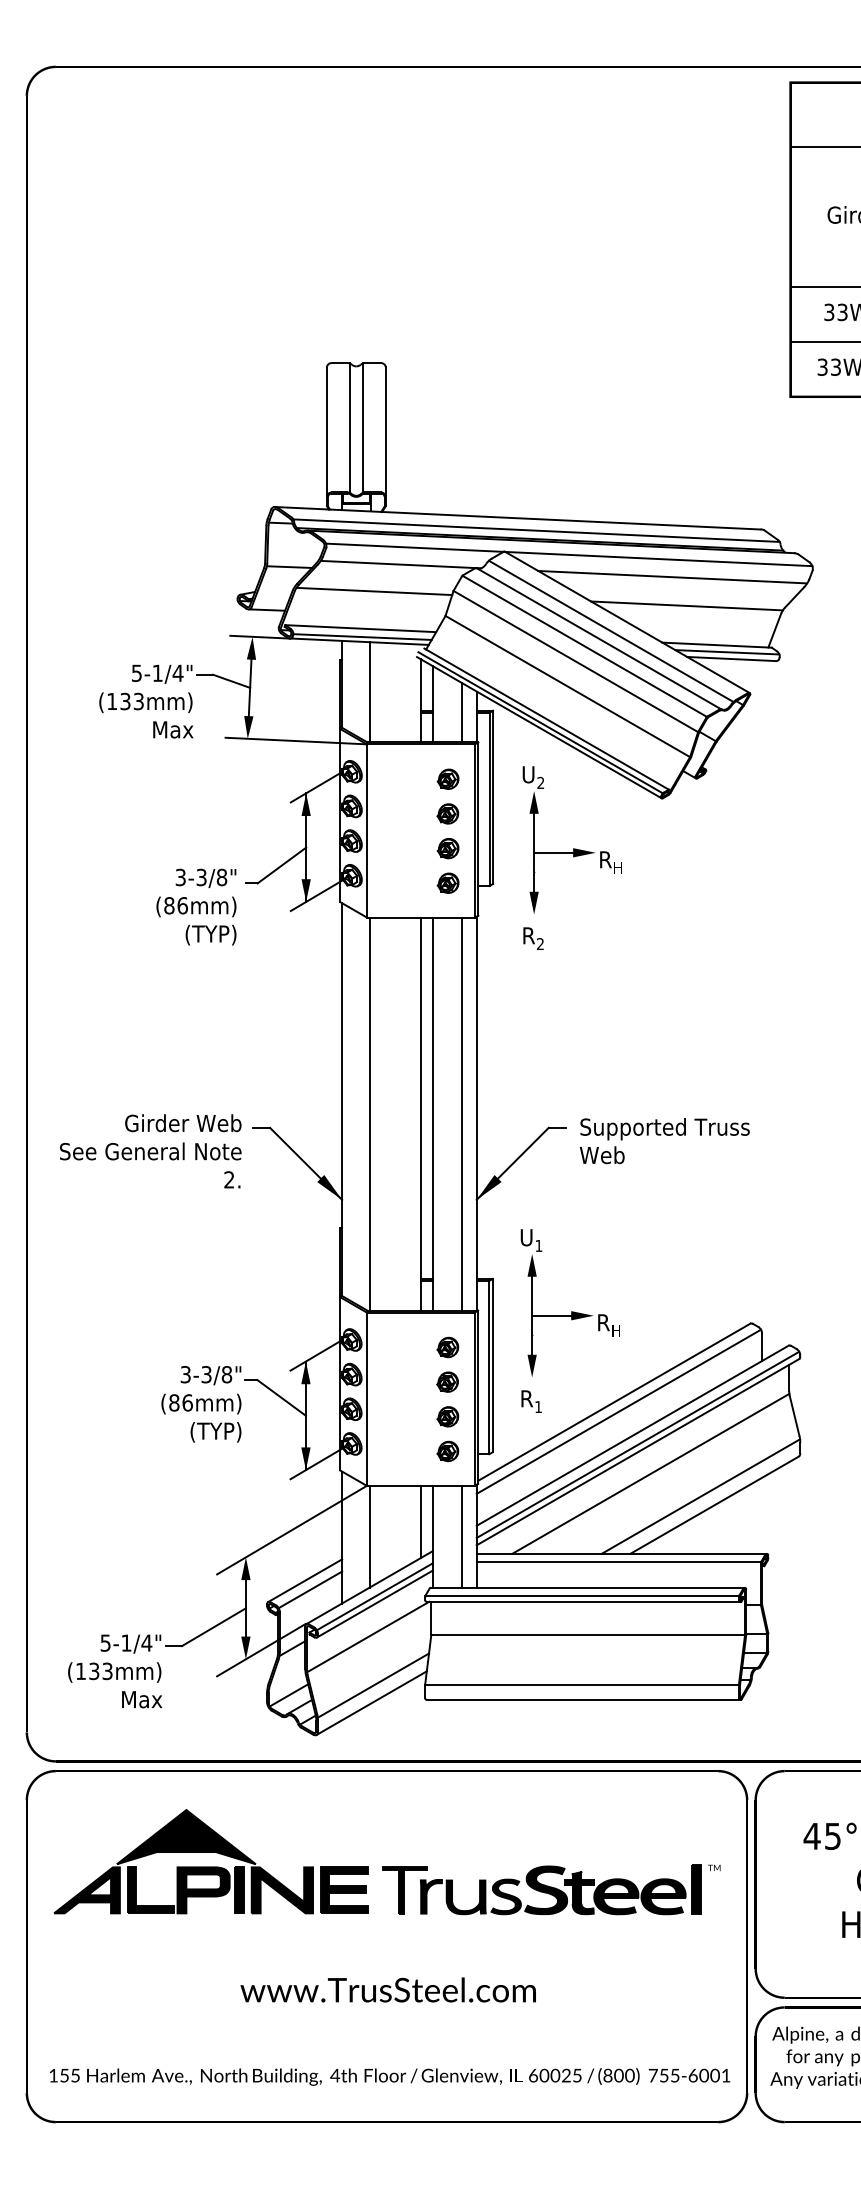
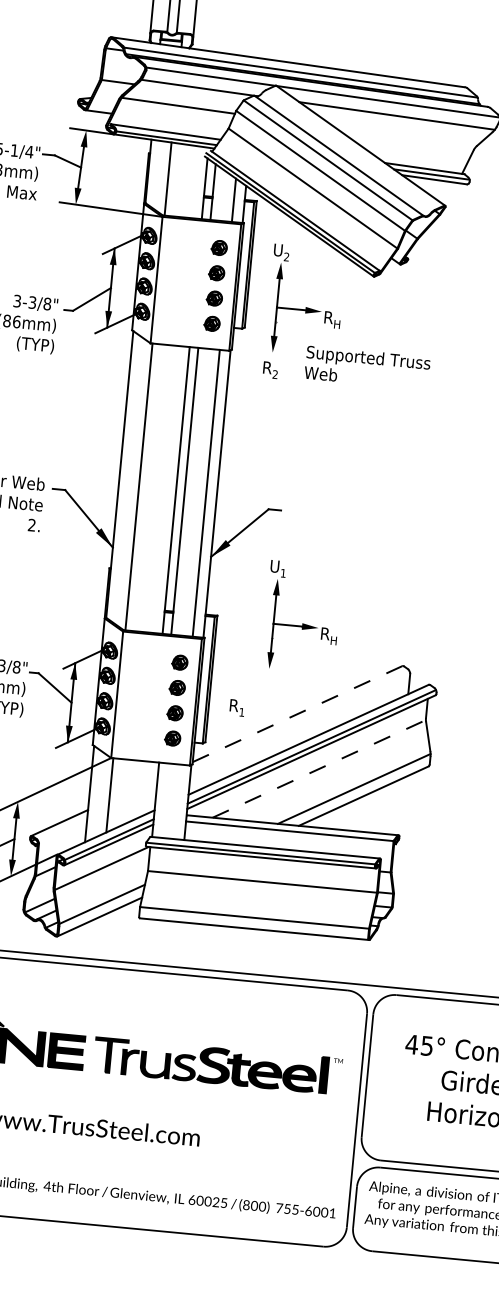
line: (686, 605) -> (405, 137), removed
line: (610, 630) -> (348, 150), removed
text: (664, 1141) -> (367, 368), moved
part: (571, 1311) -> (302, 623), moved
line: (614, 1402) -> (297, 714), solid -> dashed
line: (618, 1411) -> (299, 721), removed
line: (650, 1473) -> (319, 768), solid -> dashed
line: (420, 1521) -> (147, 787), removed
line: (461, 1536) -> (176, 801), removed
line: (310, 1589) -> (62, 829), removed

